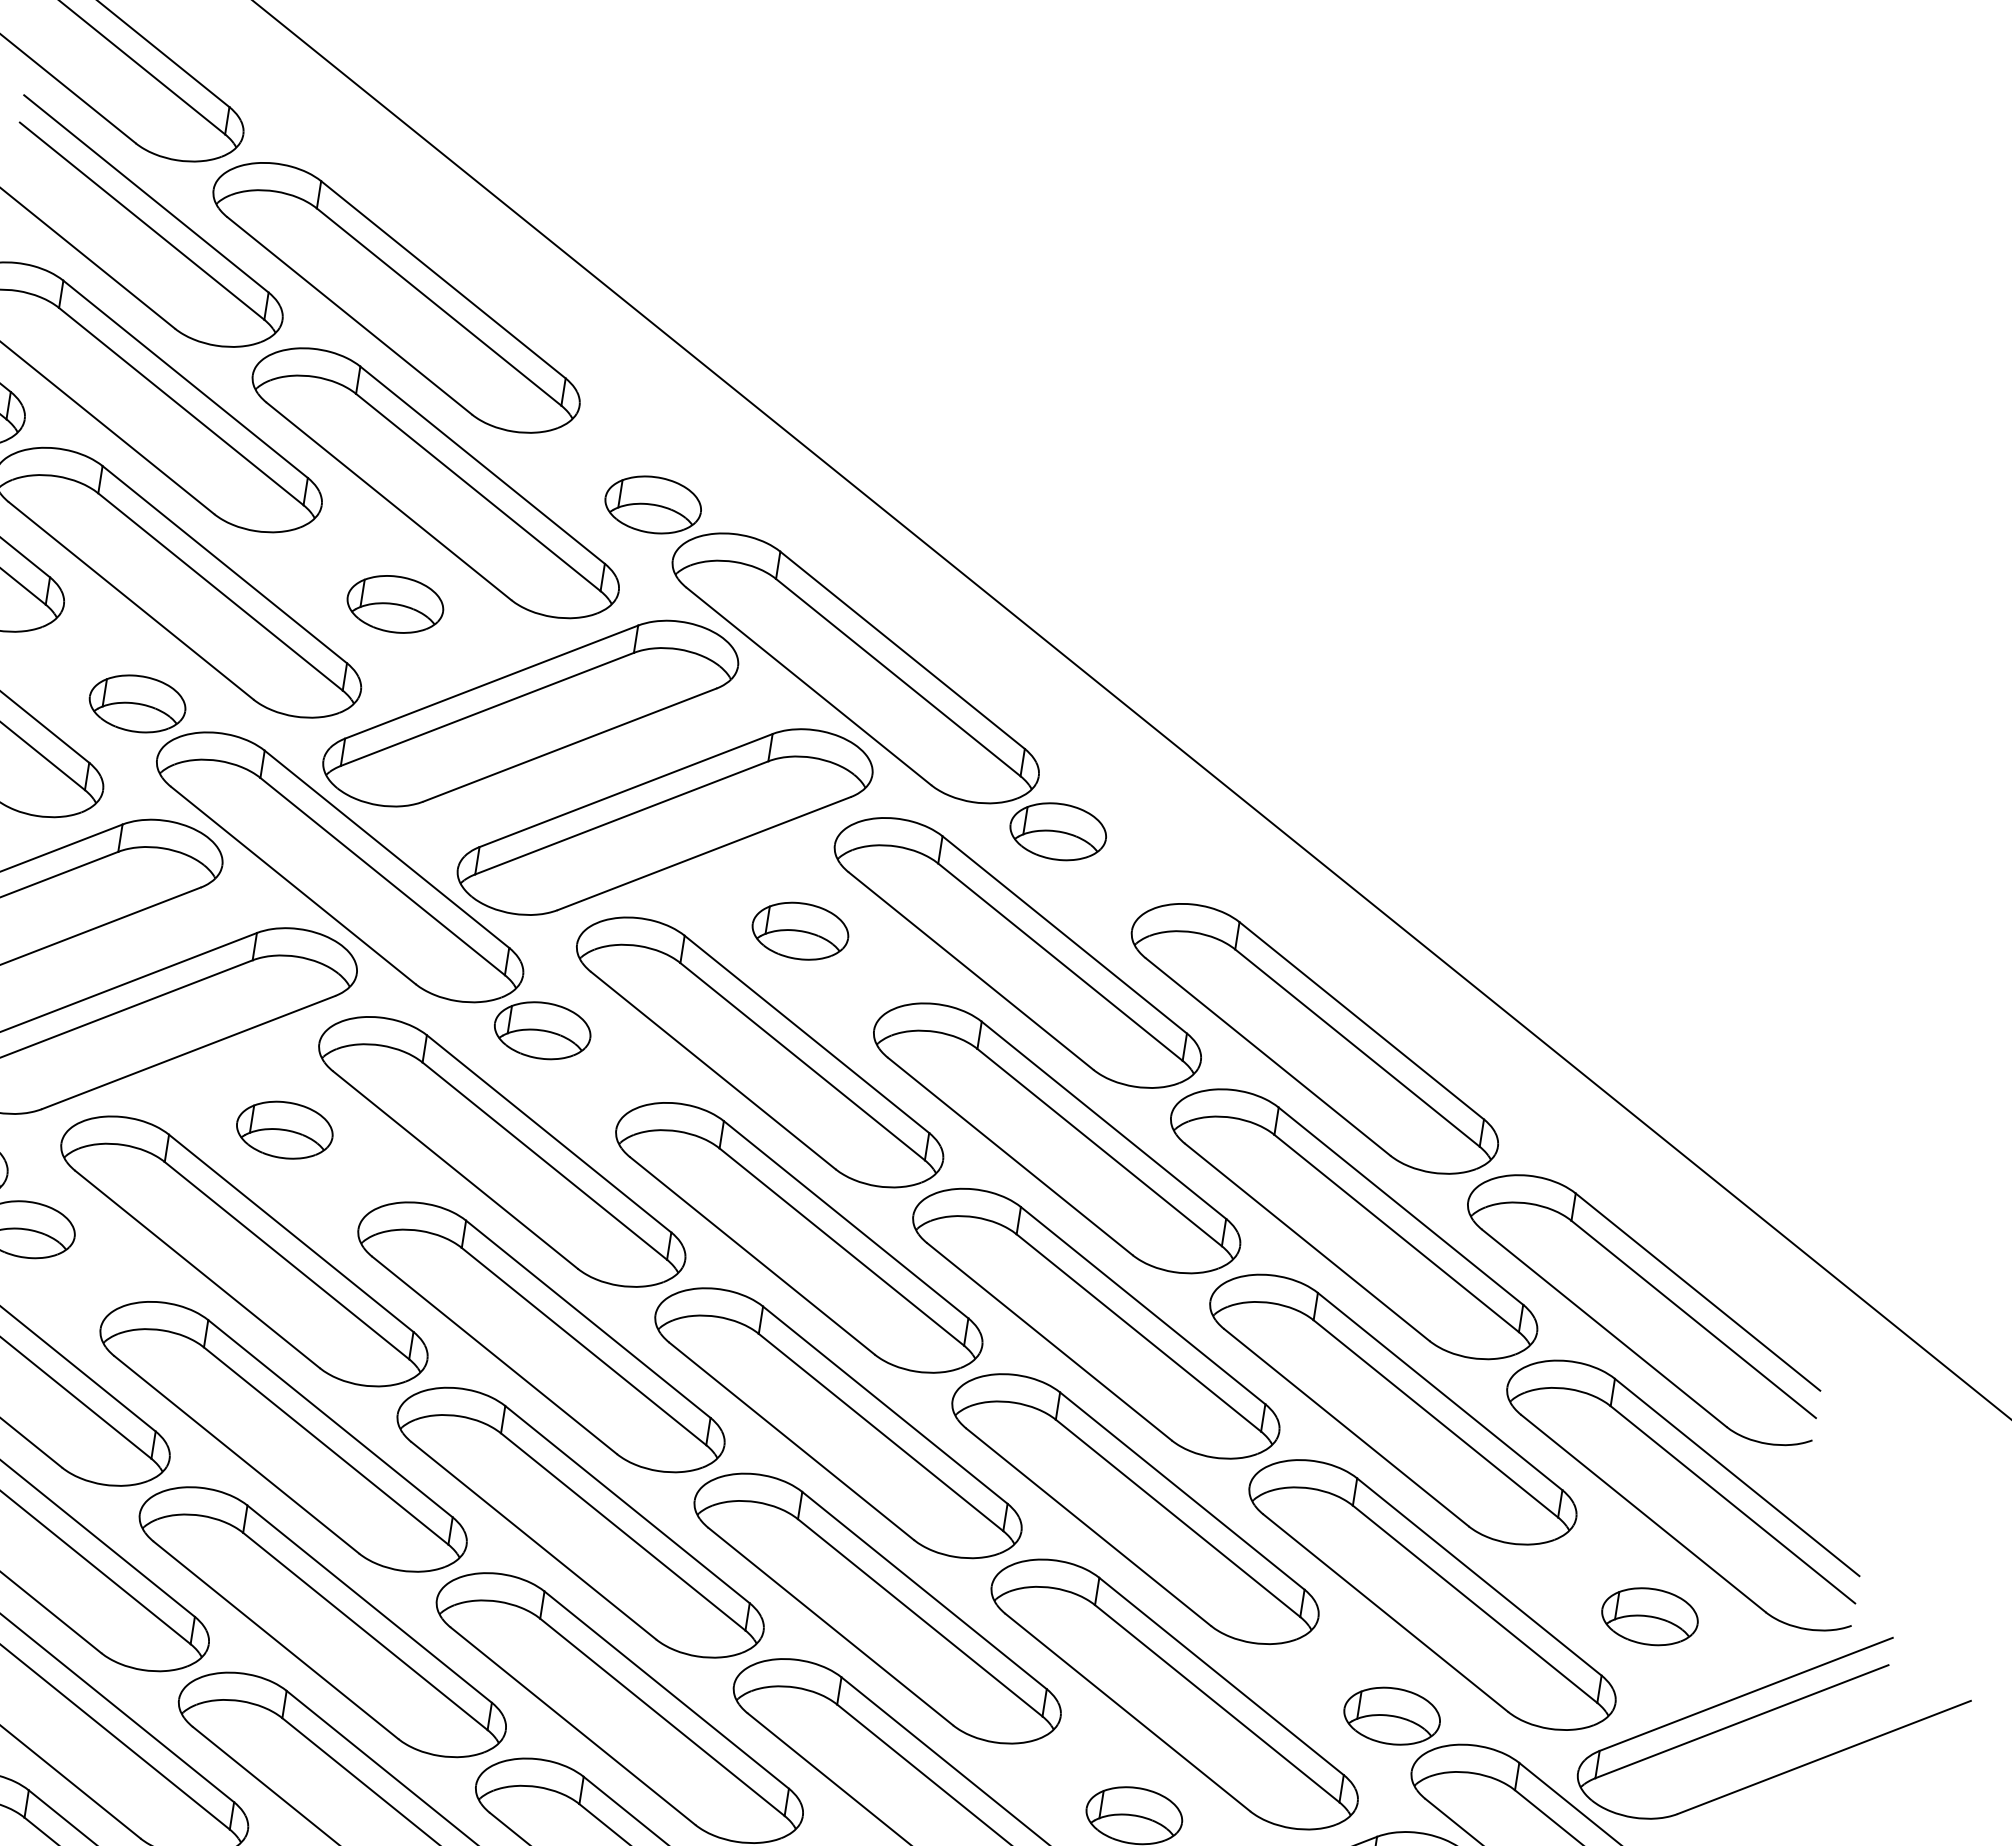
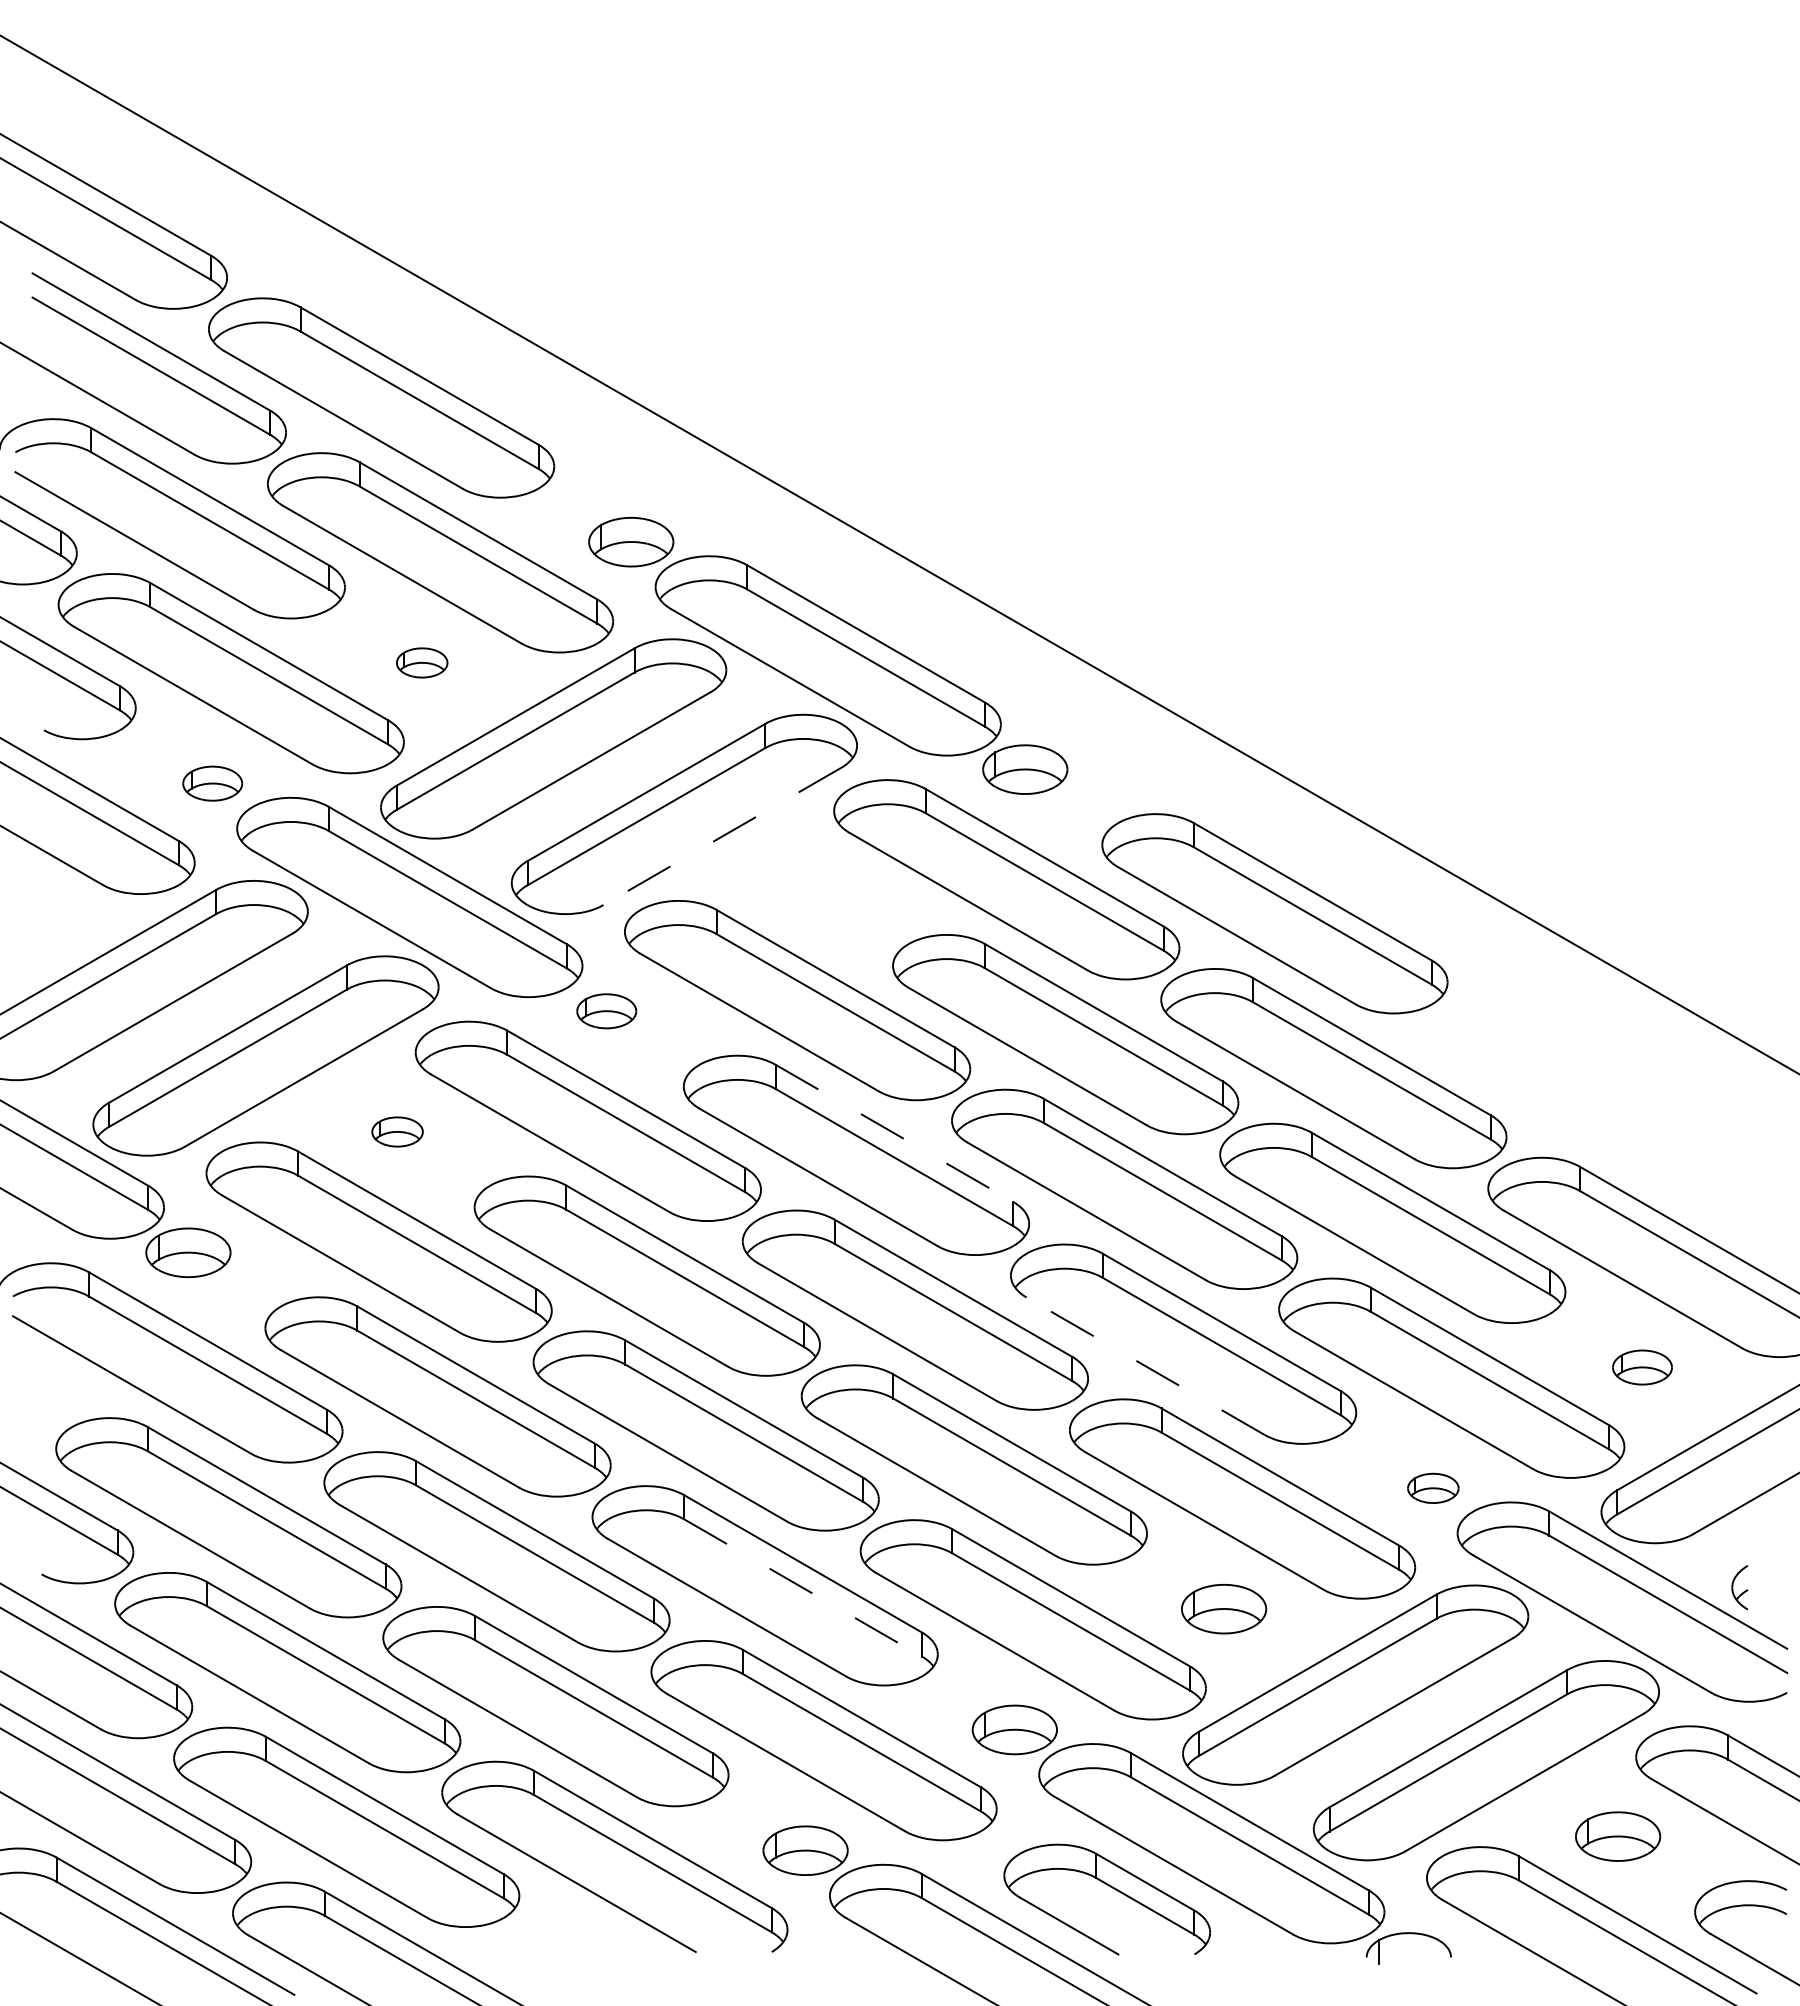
part: (396, 604) -> (422, 662), size x0.6
part: (137, 703) -> (212, 783), size x0.7
line: (704, 853) -> (722, 836), solid -> dashed
part: (800, 931) -> (816, 890), removed
part: (542, 1030) -> (606, 1011), size x0.7
part: (284, 1129) -> (397, 1131), size x0.6
line: (846, 1219) -> (894, 1133), solid -> dashed
part: (1654, 1289) -> (1602, 1084), removed
line: (1088, 1526) -> (1145, 1365), solid -> dashed
part: (1650, 1616) -> (1642, 1367), size x0.7
part: (1392, 1716) -> (1433, 1488), size x0.6
line: (662, 1717) -> (803, 1588), solid -> dashed

